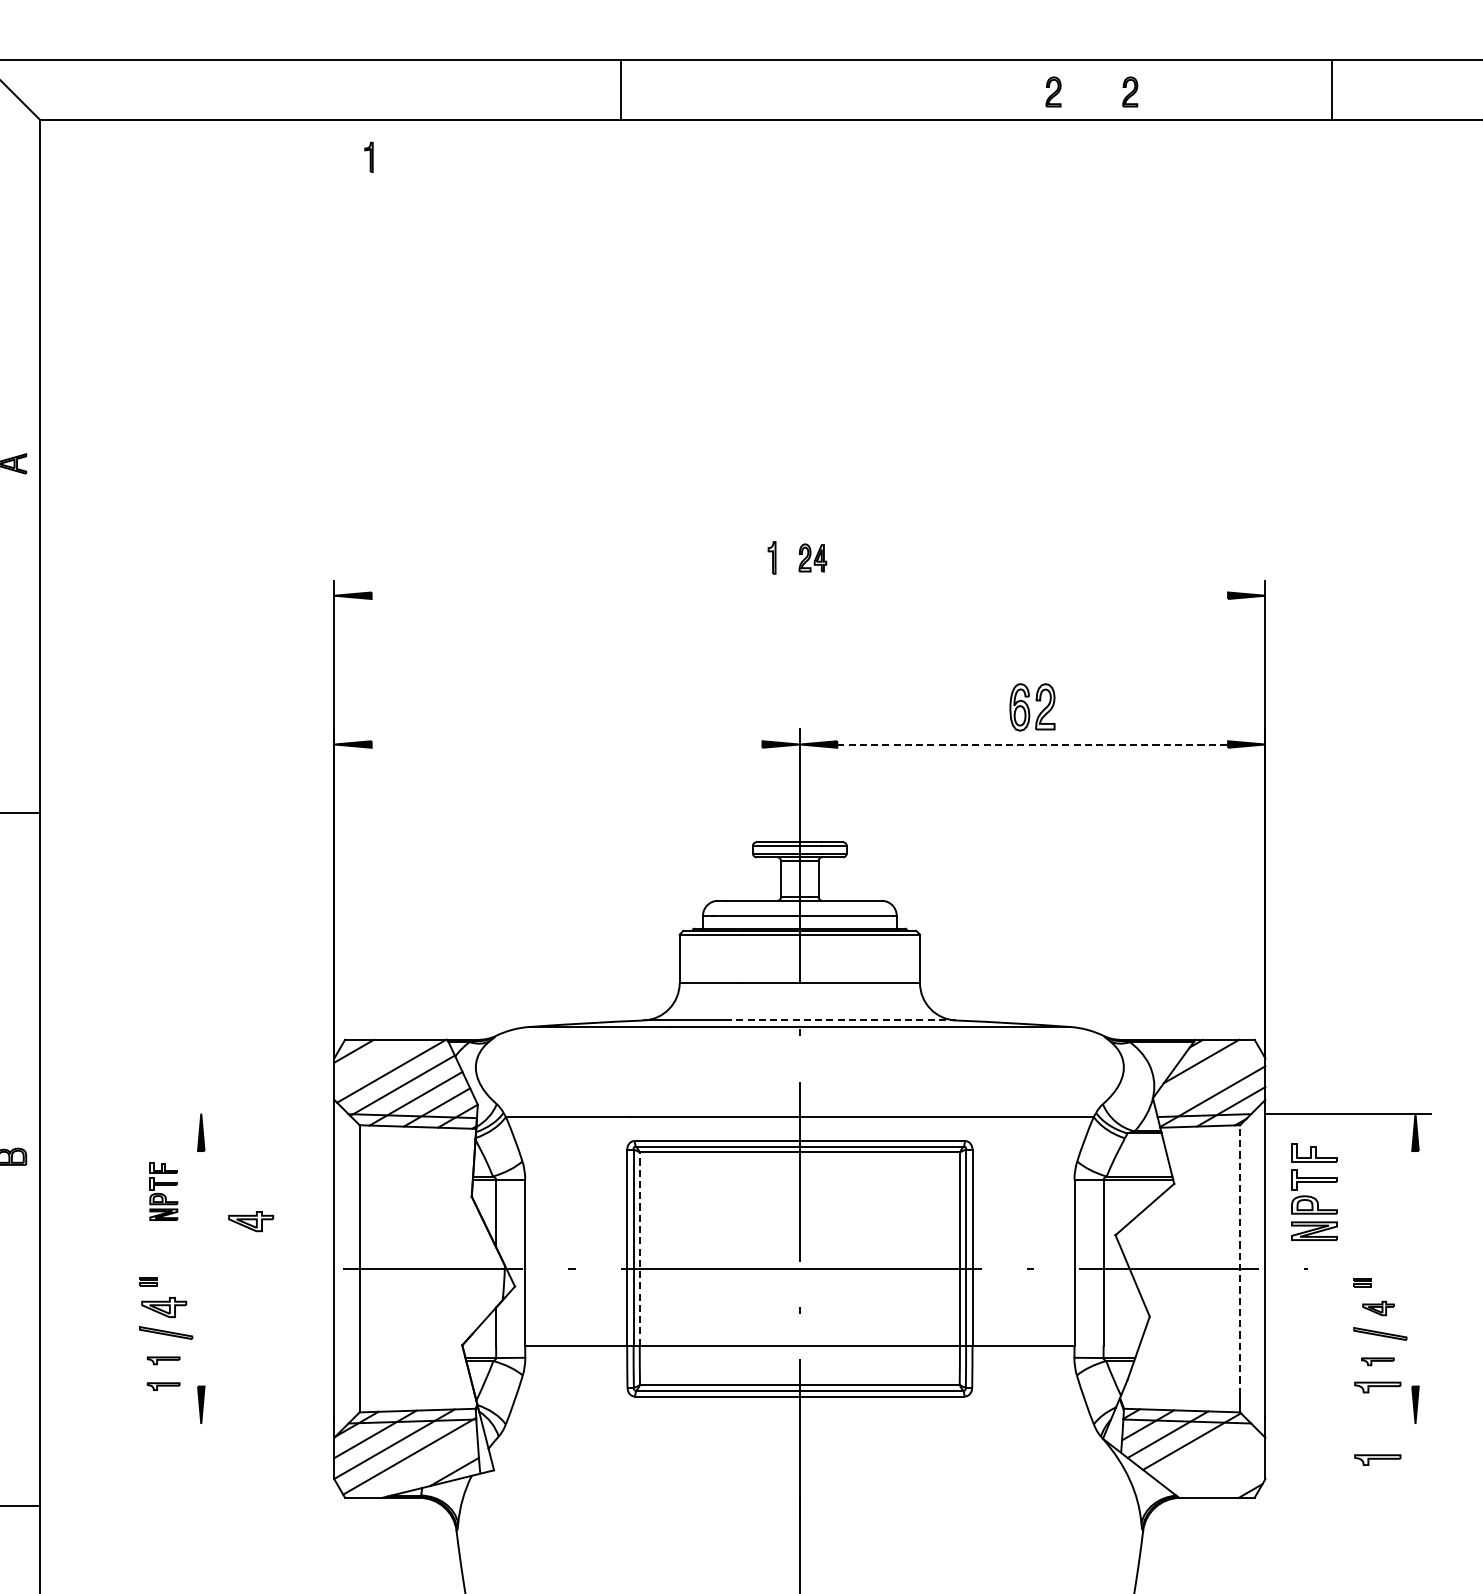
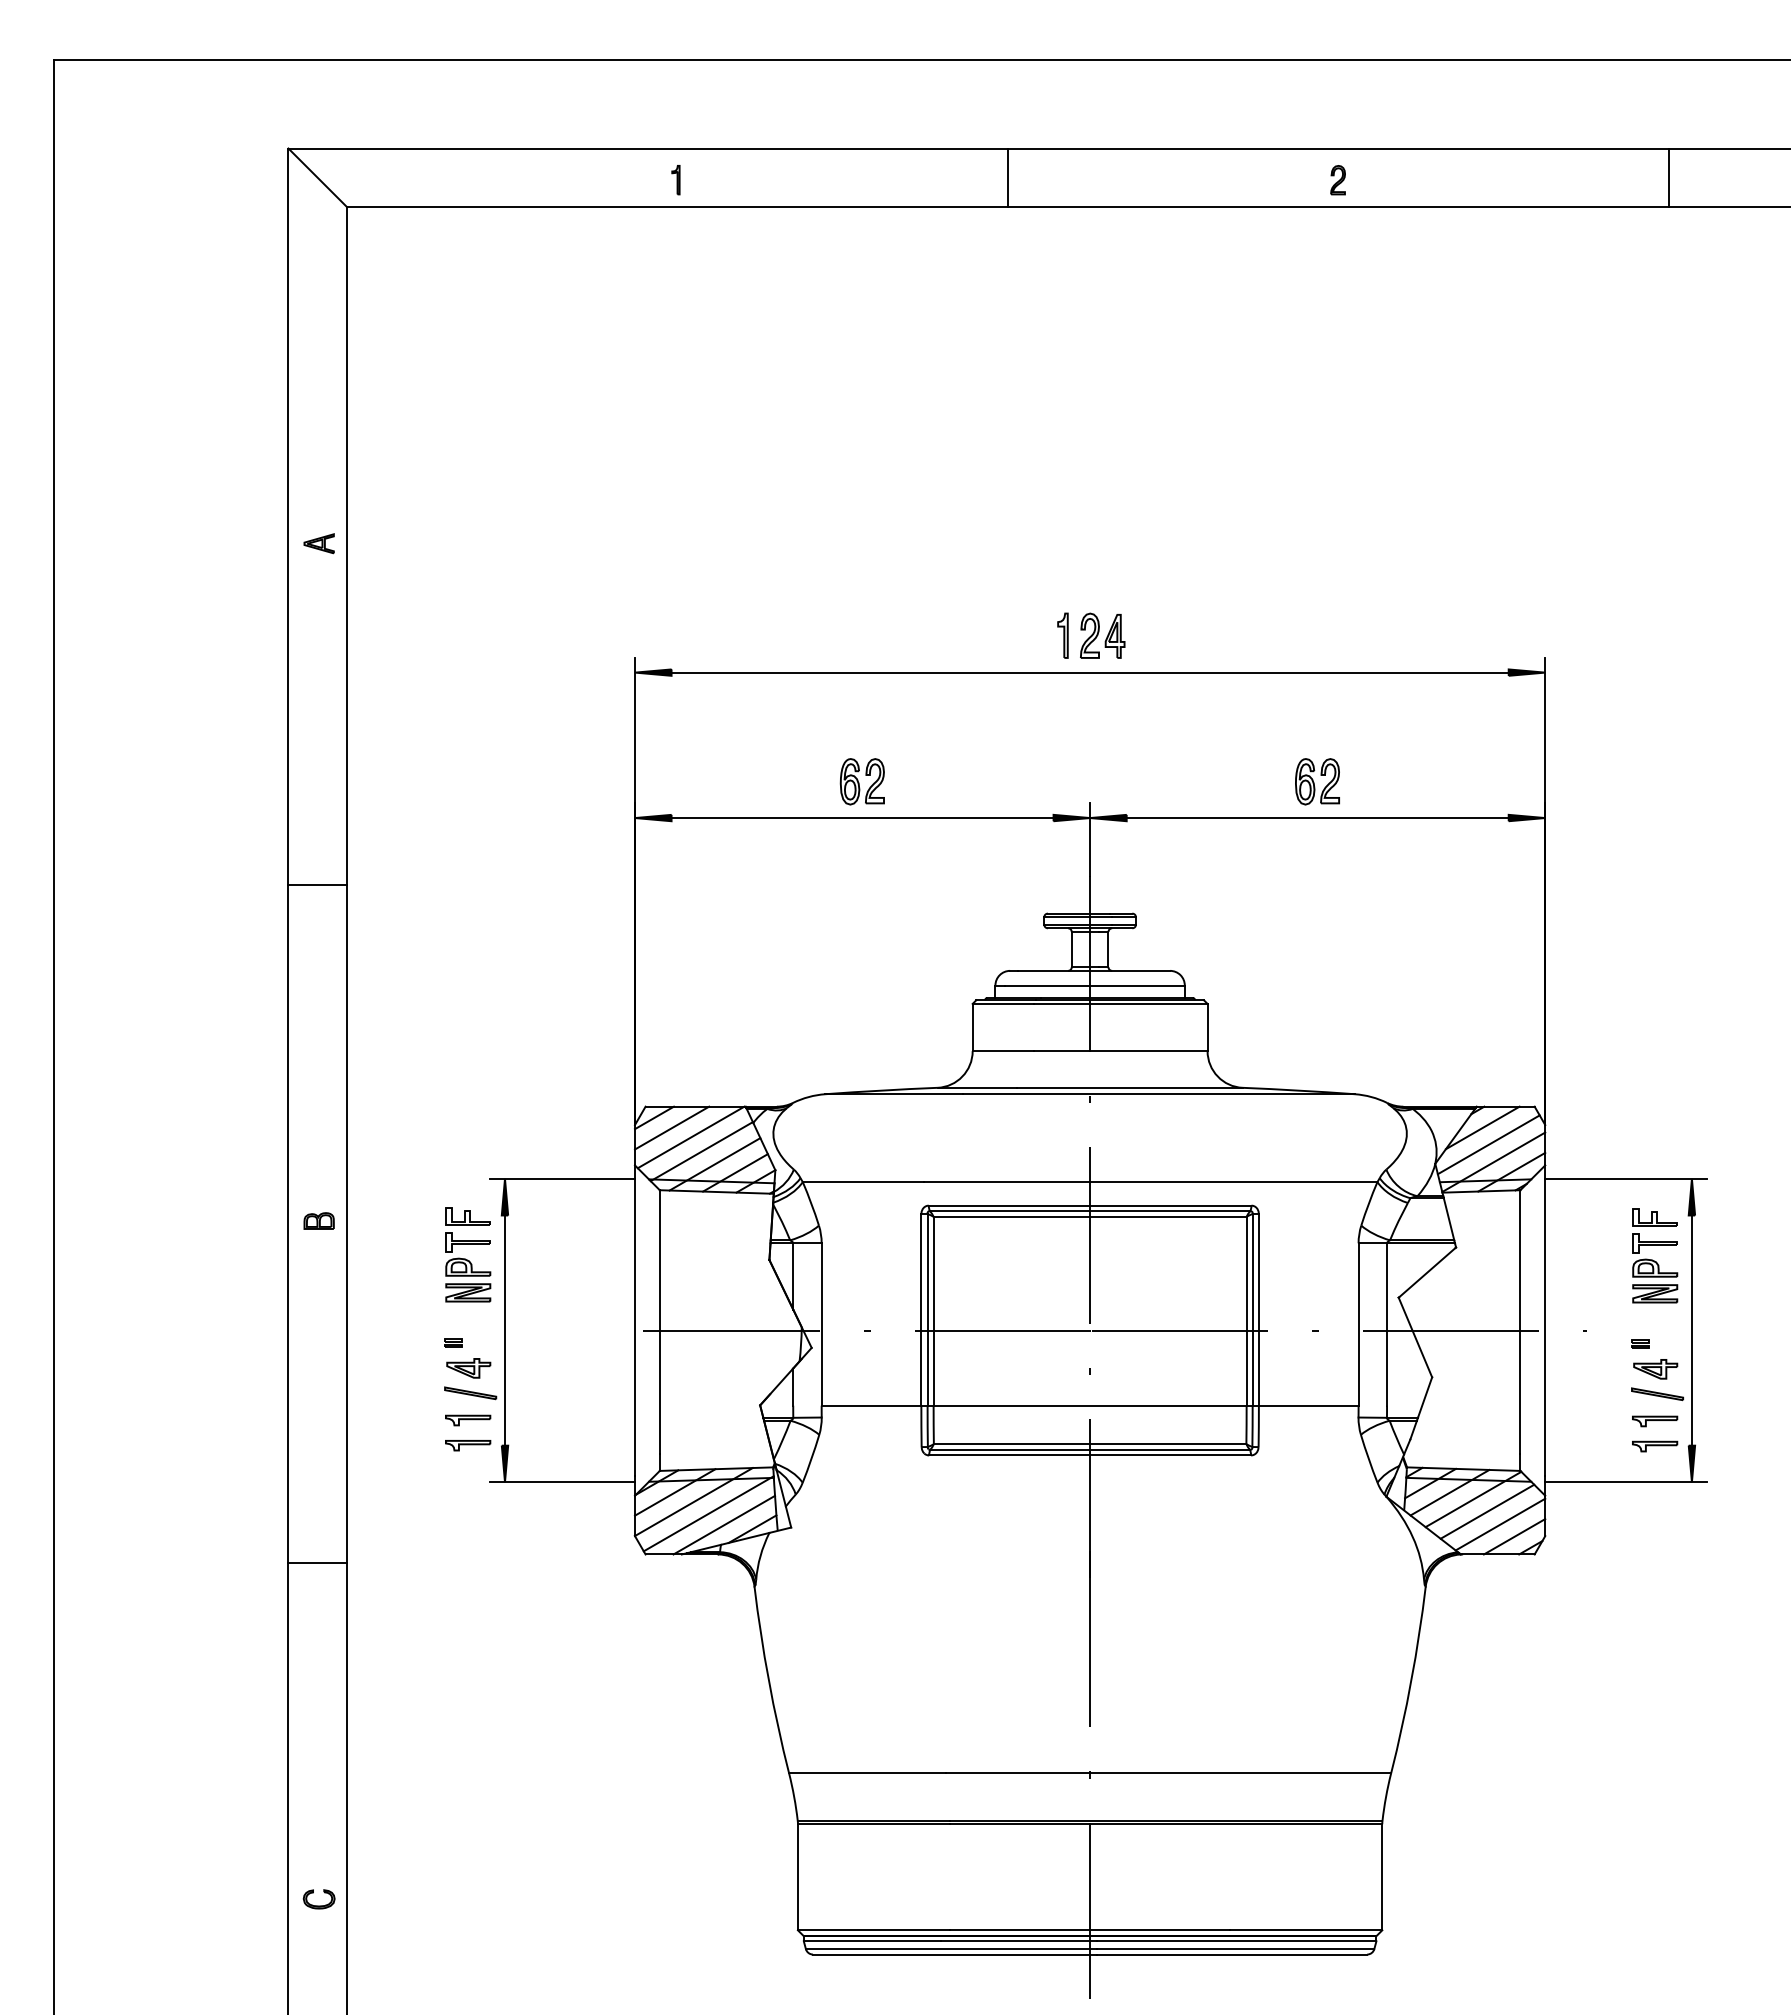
line: (620, 89) -> (1007, 177), moved
line: (1332, 89) -> (1668, 177), moved
part: (1129, 92) -> (1412, 180), removed
part: (368, 157) -> (675, 180), moved
part: (771, 557) -> (1062, 635), size x1.43
part: (812, 557) -> (1102, 635), size x1.67
line: (799, 595) -> (1089, 672), added
part: (565, 707) -> (861, 781), added
line: (566, 744) -> (862, 818), added
line: (1033, 744) -> (1318, 818), dashed -> solid
line: (840, 1020) -> (1129, 1087), dashed -> solid
line: (372, 1061) -> (672, 1127), added
line: (1207, 1078) -> (1488, 1144), added
line: (260, 1113) -> (562, 1178), added
part: (163, 1190) -> (468, 1254), size x1.67
part: (1314, 1192) -> (1655, 1255), moved
part: (250, 1221) -> (553, 1284), removed
line: (639, 1248) -> (933, 1310), dashed -> solid
line: (1240, 1259) -> (1520, 1321), dashed -> solid
line: (201, 1268) -> (505, 1330), added
line: (1415, 1268) -> (1691, 1330), added
part: (1378, 1308) -> (1655, 1369), size x1.43
part: (163, 1360) -> (468, 1420), size x1.43
part: (1378, 1361) -> (1655, 1421), size x1.43
part: (163, 1386) -> (468, 1445), size x1.43
line: (260, 1424) -> (562, 1482), added
line: (1347, 1424) -> (1625, 1482), added
line: (1206, 1453) -> (1487, 1511), added
part: (1378, 1460) -> (1655, 1517), removed
line: (425, 1467) -> (724, 1524), added
line: (1219, 1467) -> (1500, 1524), added
line: (1233, 1479) -> (1514, 1536), added

